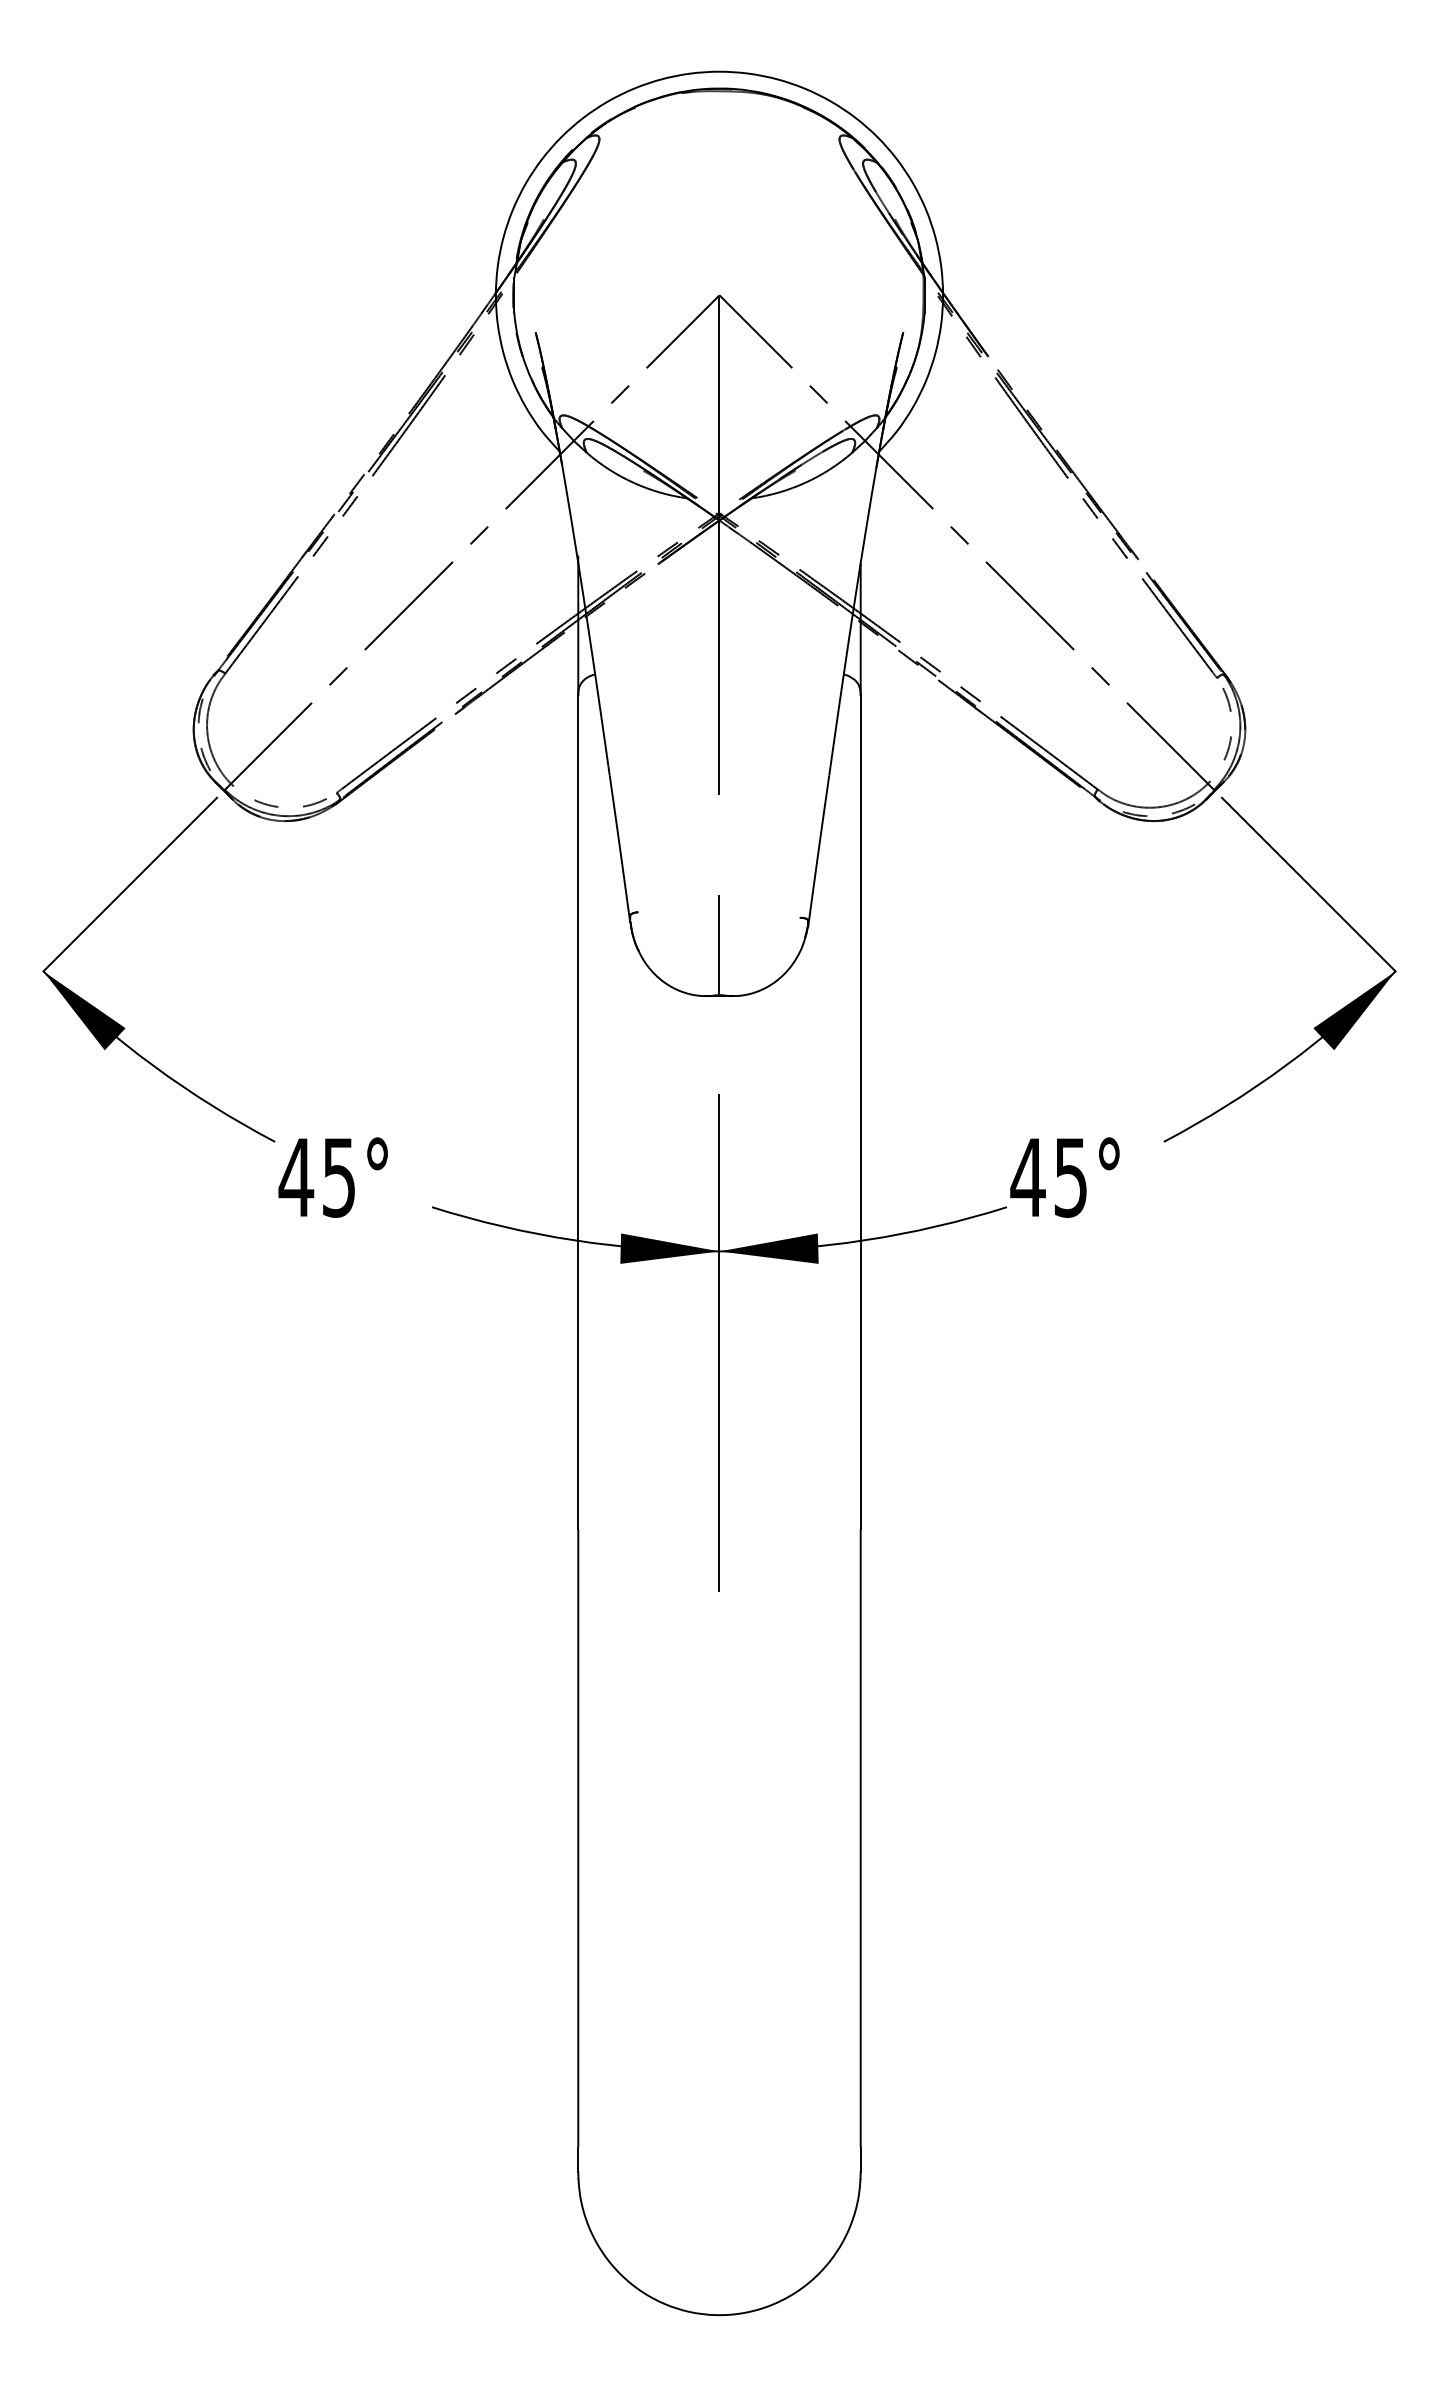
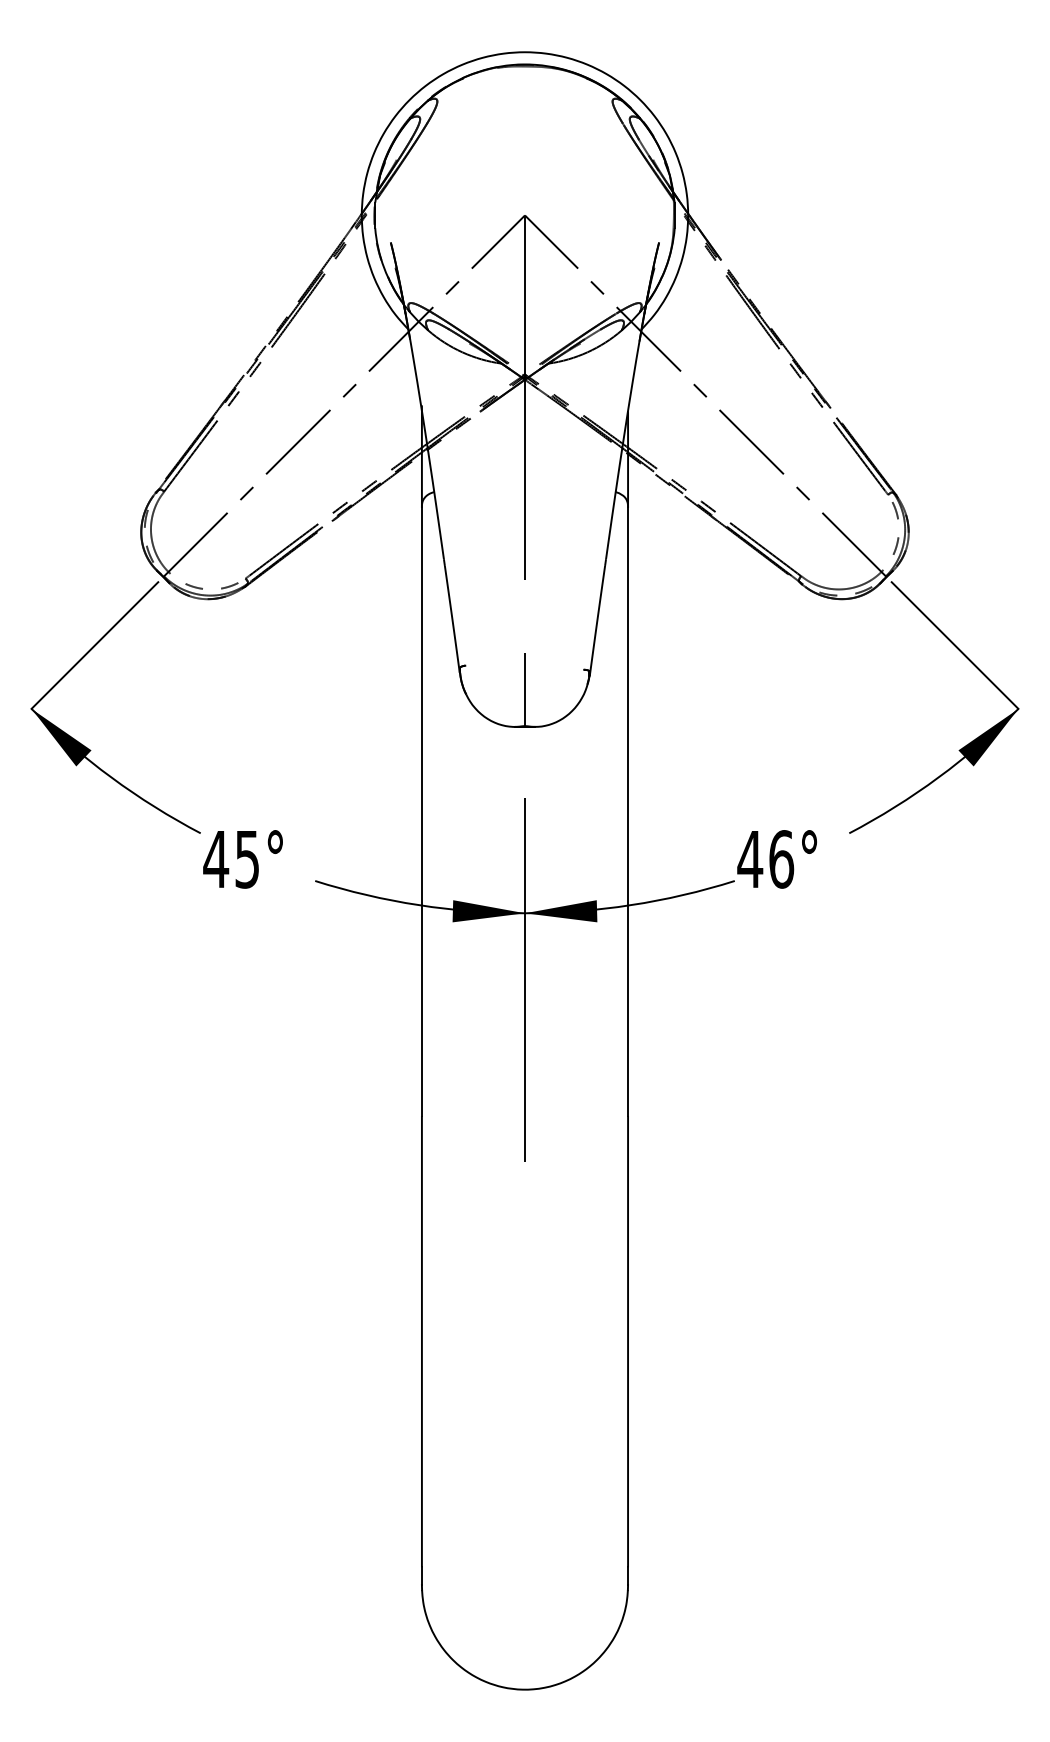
text: (1070, 1177) -> (781, 859), 45° -> 46°

